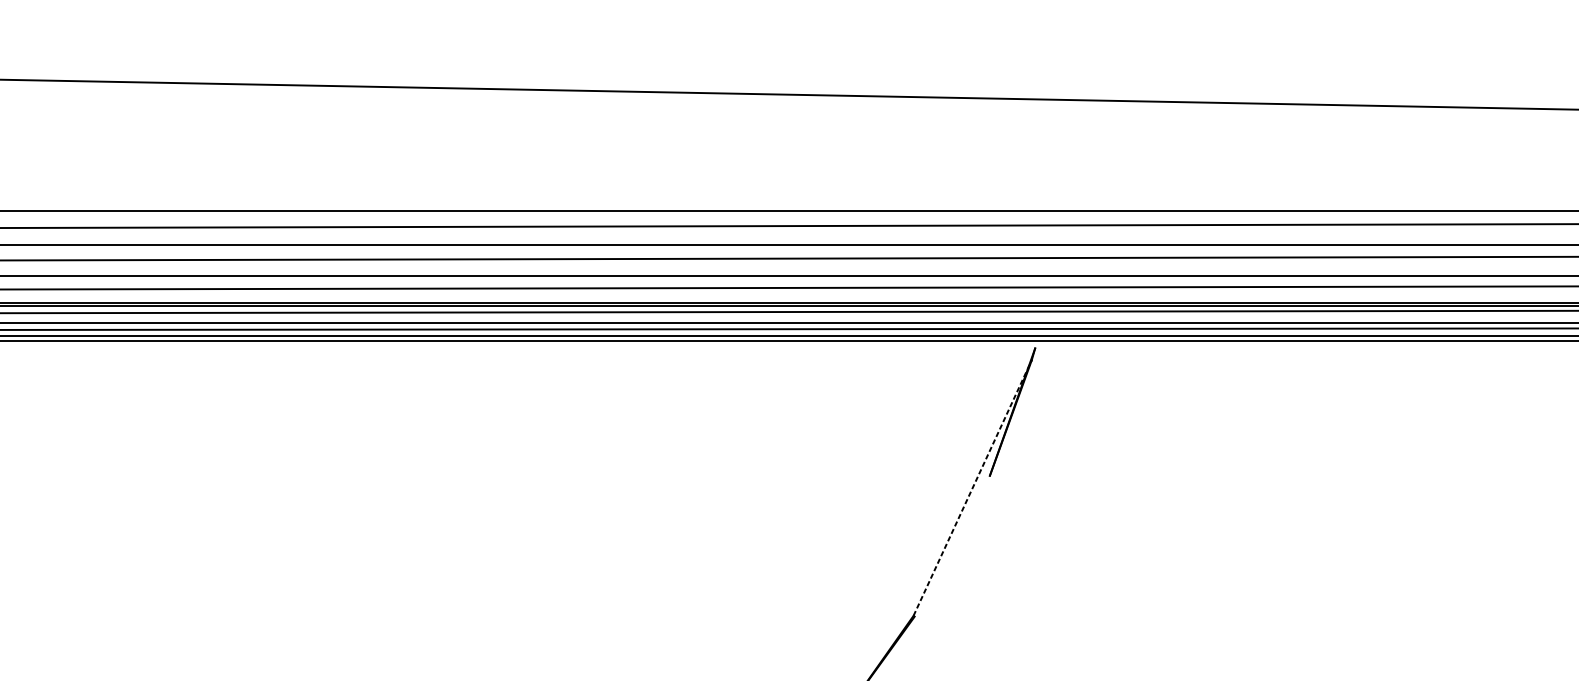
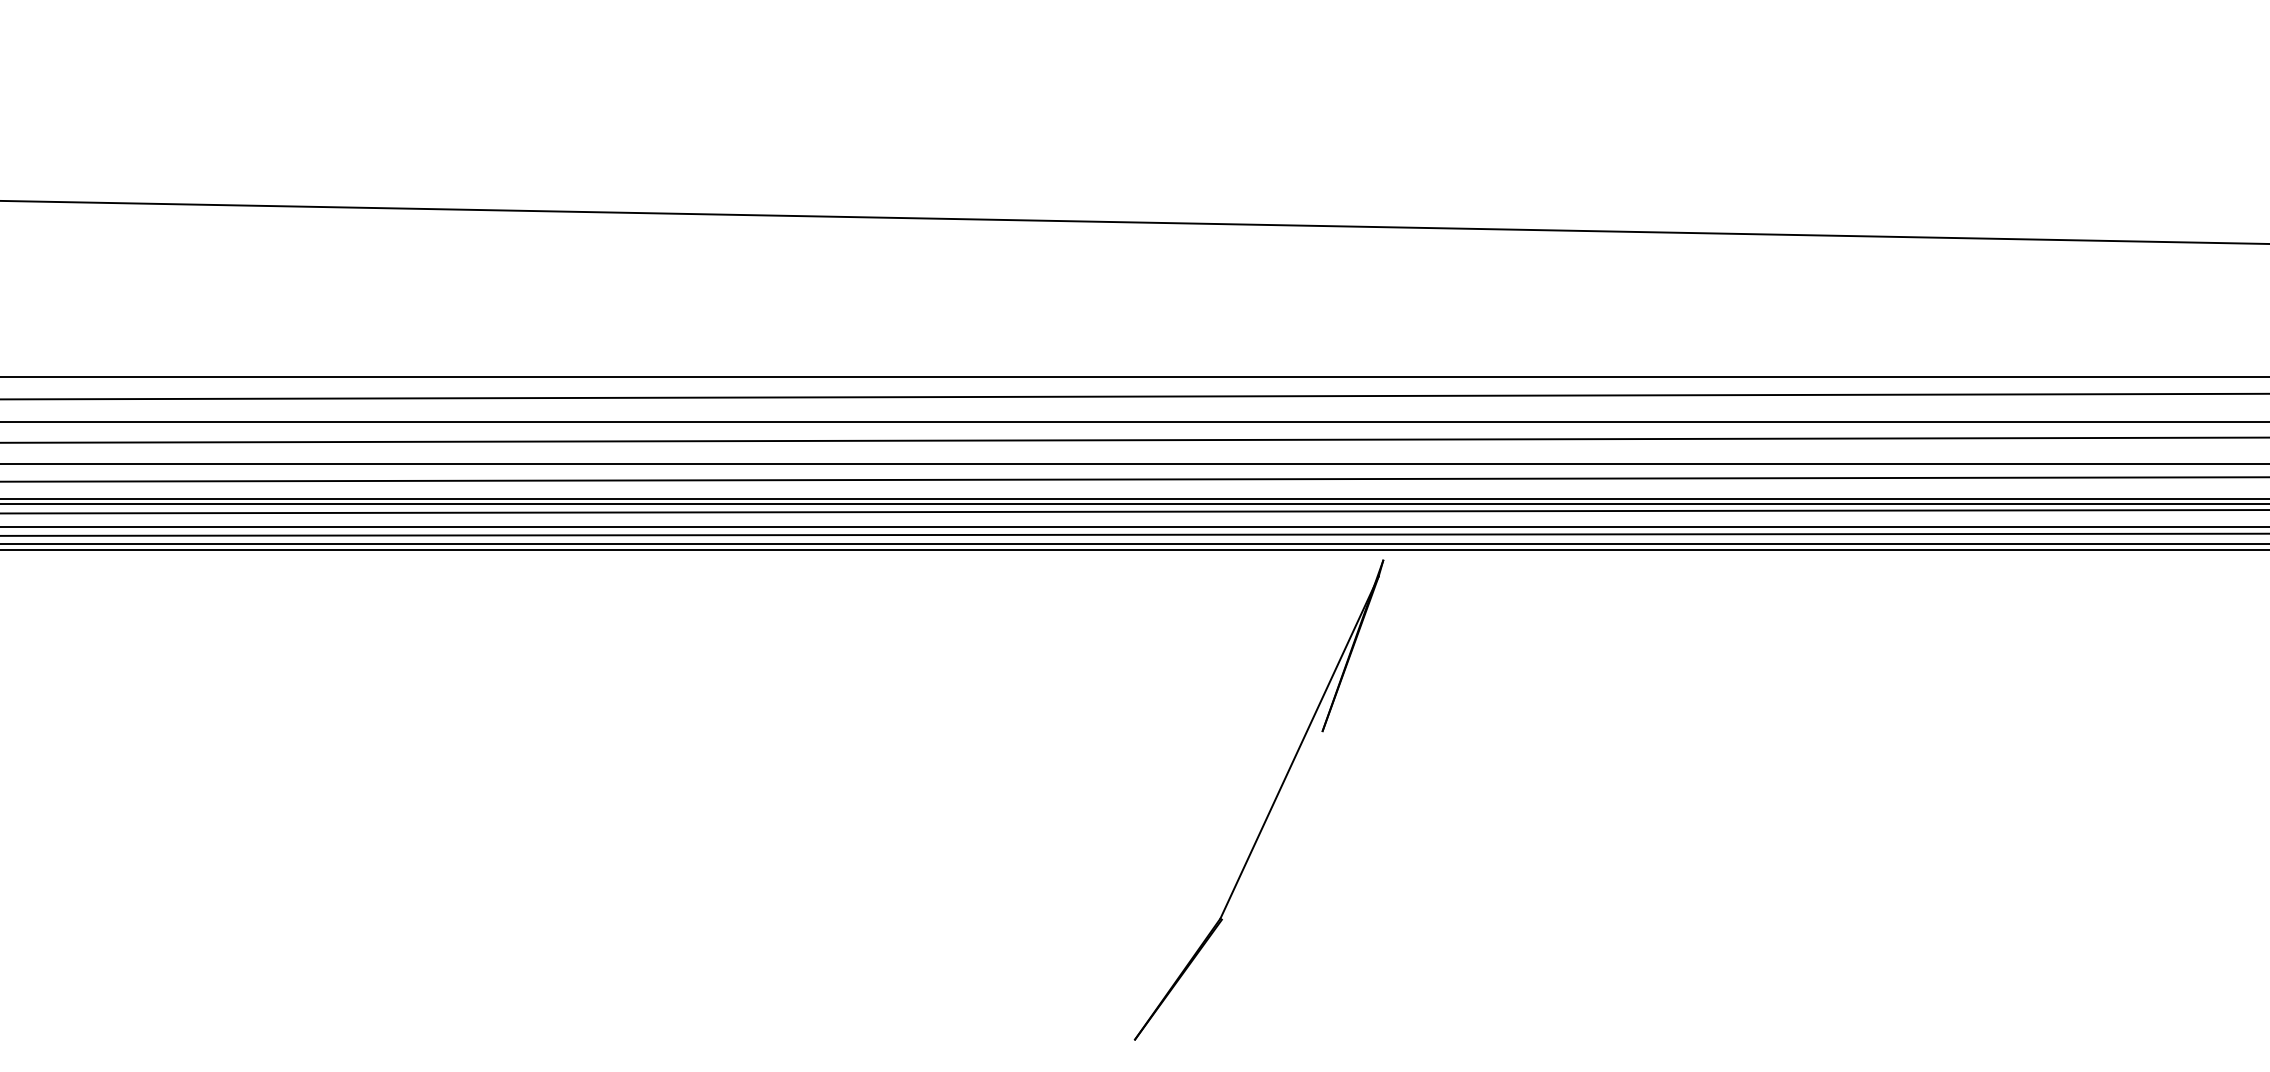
line: (972, 488) -> (1299, 747), dashed -> solid

